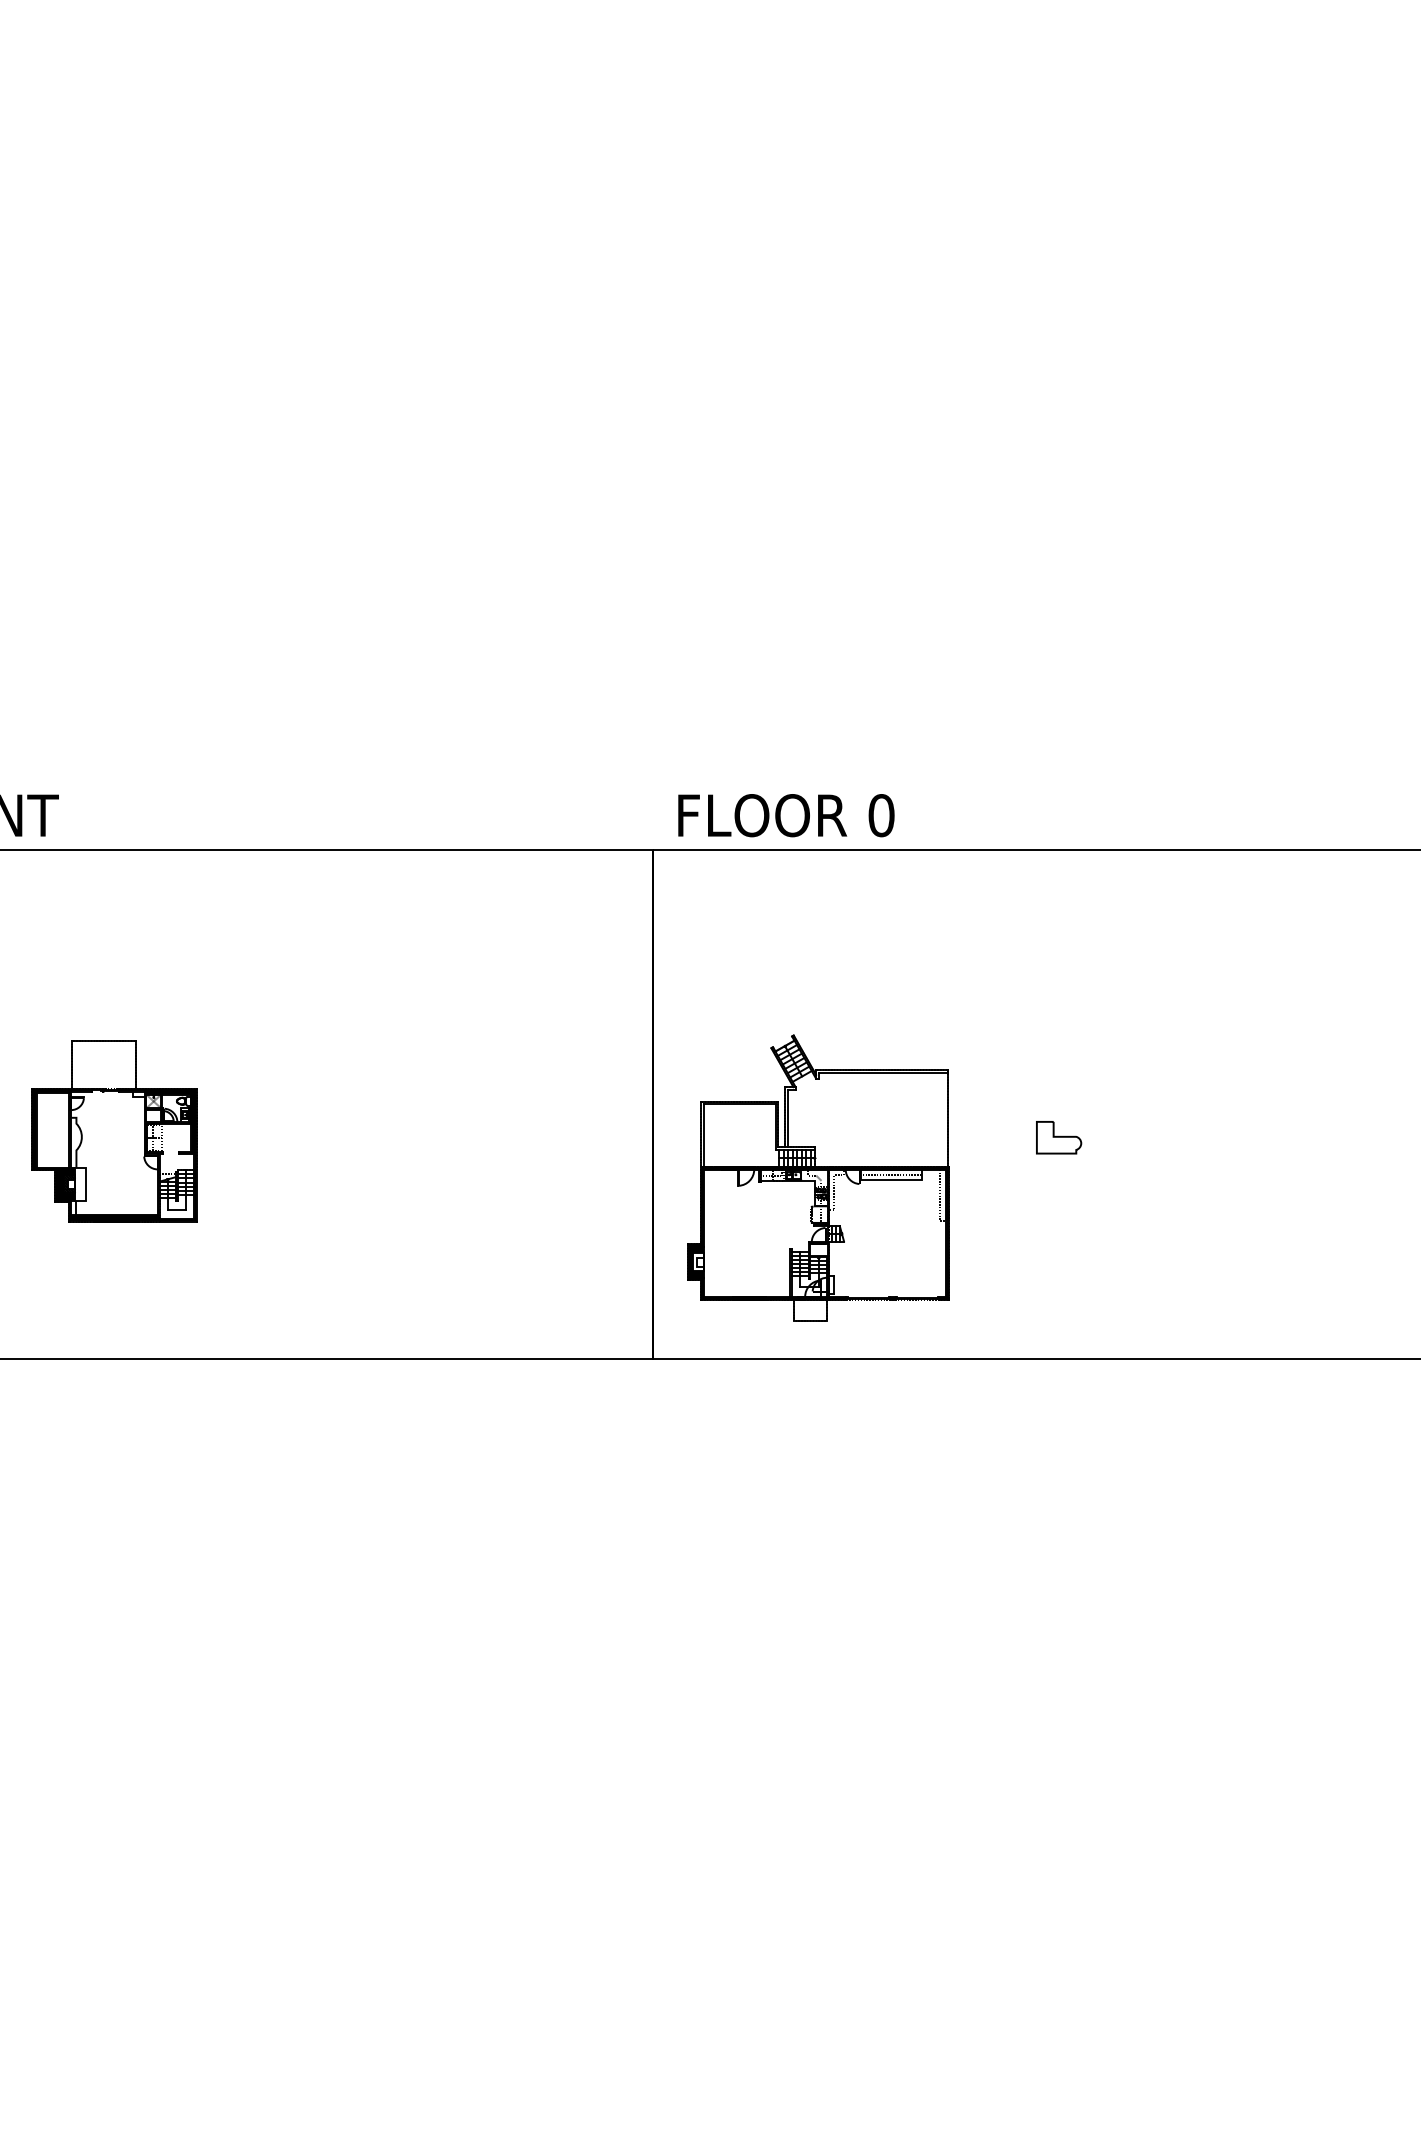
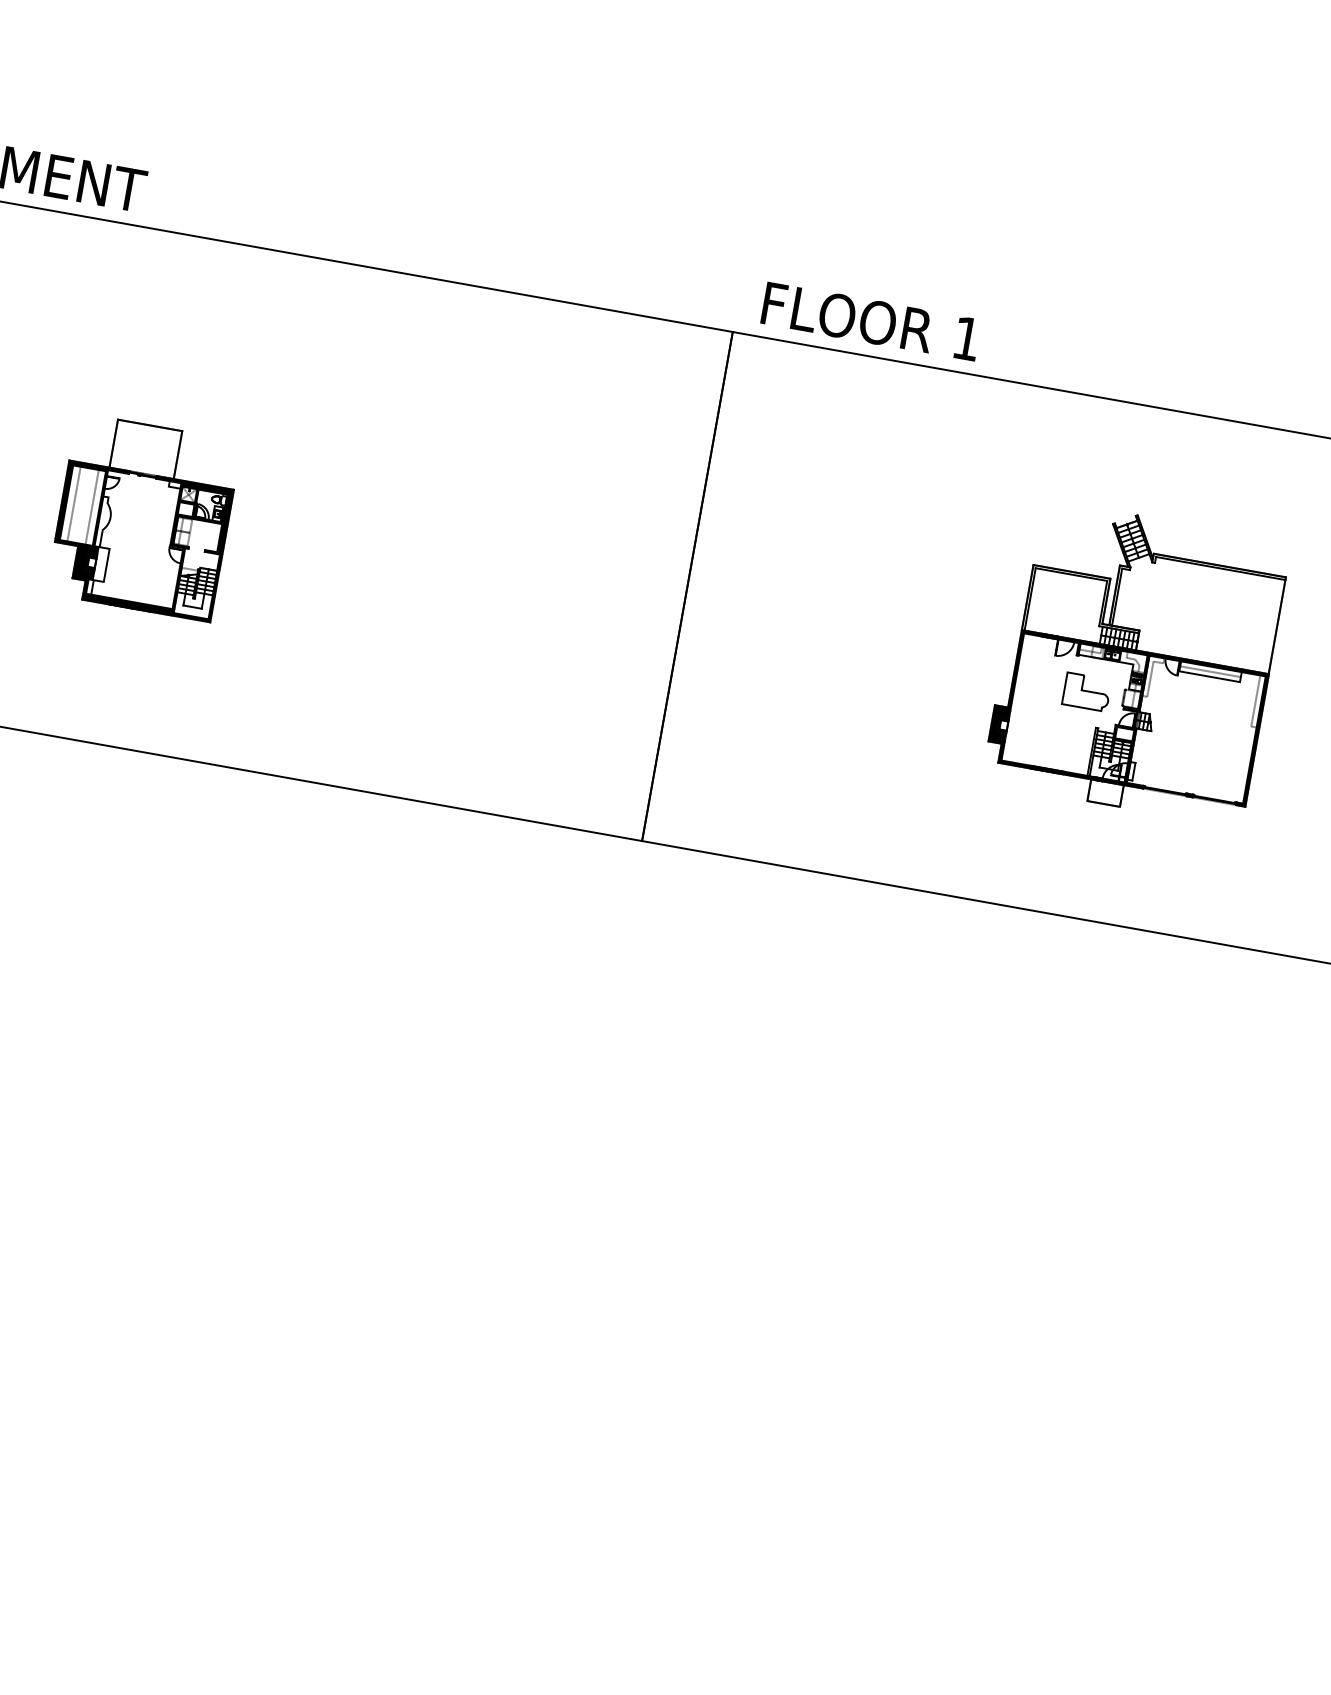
text: (881, 815) -> (966, 338), 0 -> 1
line: (44, 1129) -> (74, 503), added
line: (62, 1129) -> (92, 506), added
part: (818, 1177) -> (1137, 661), moved

